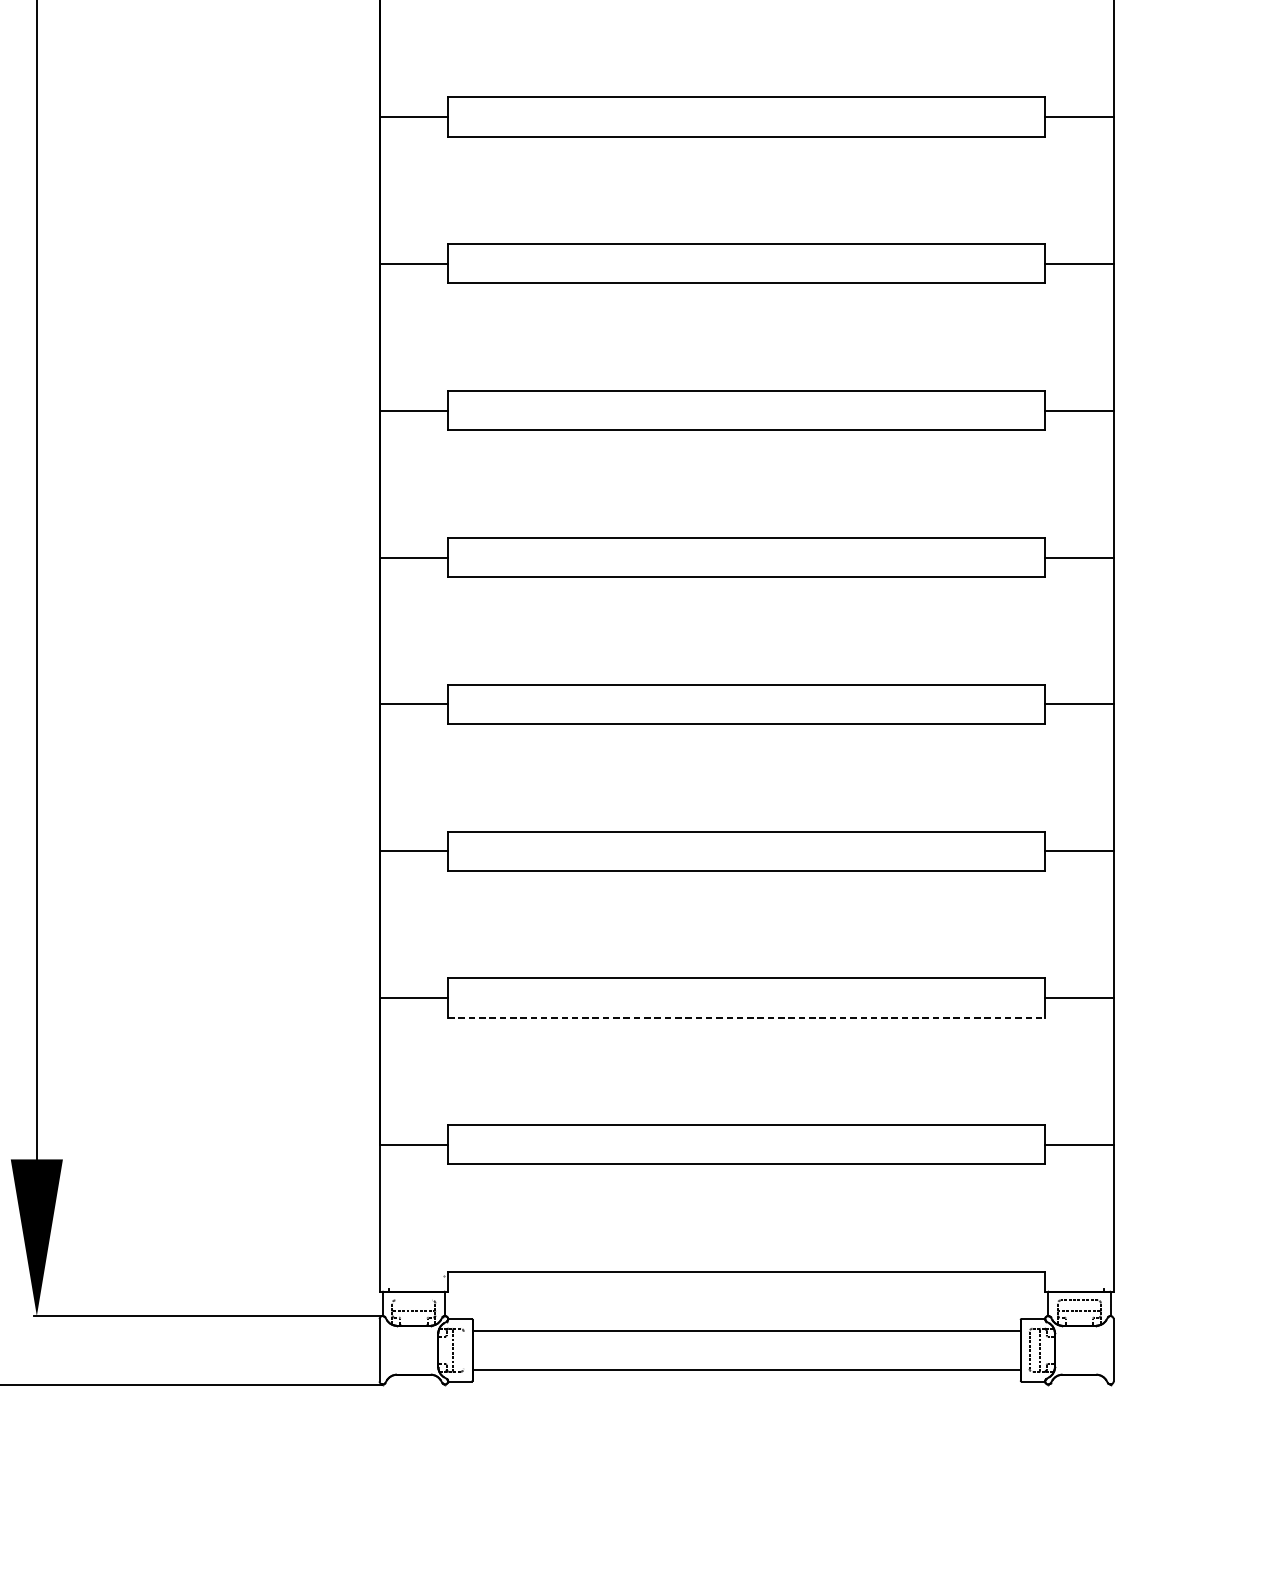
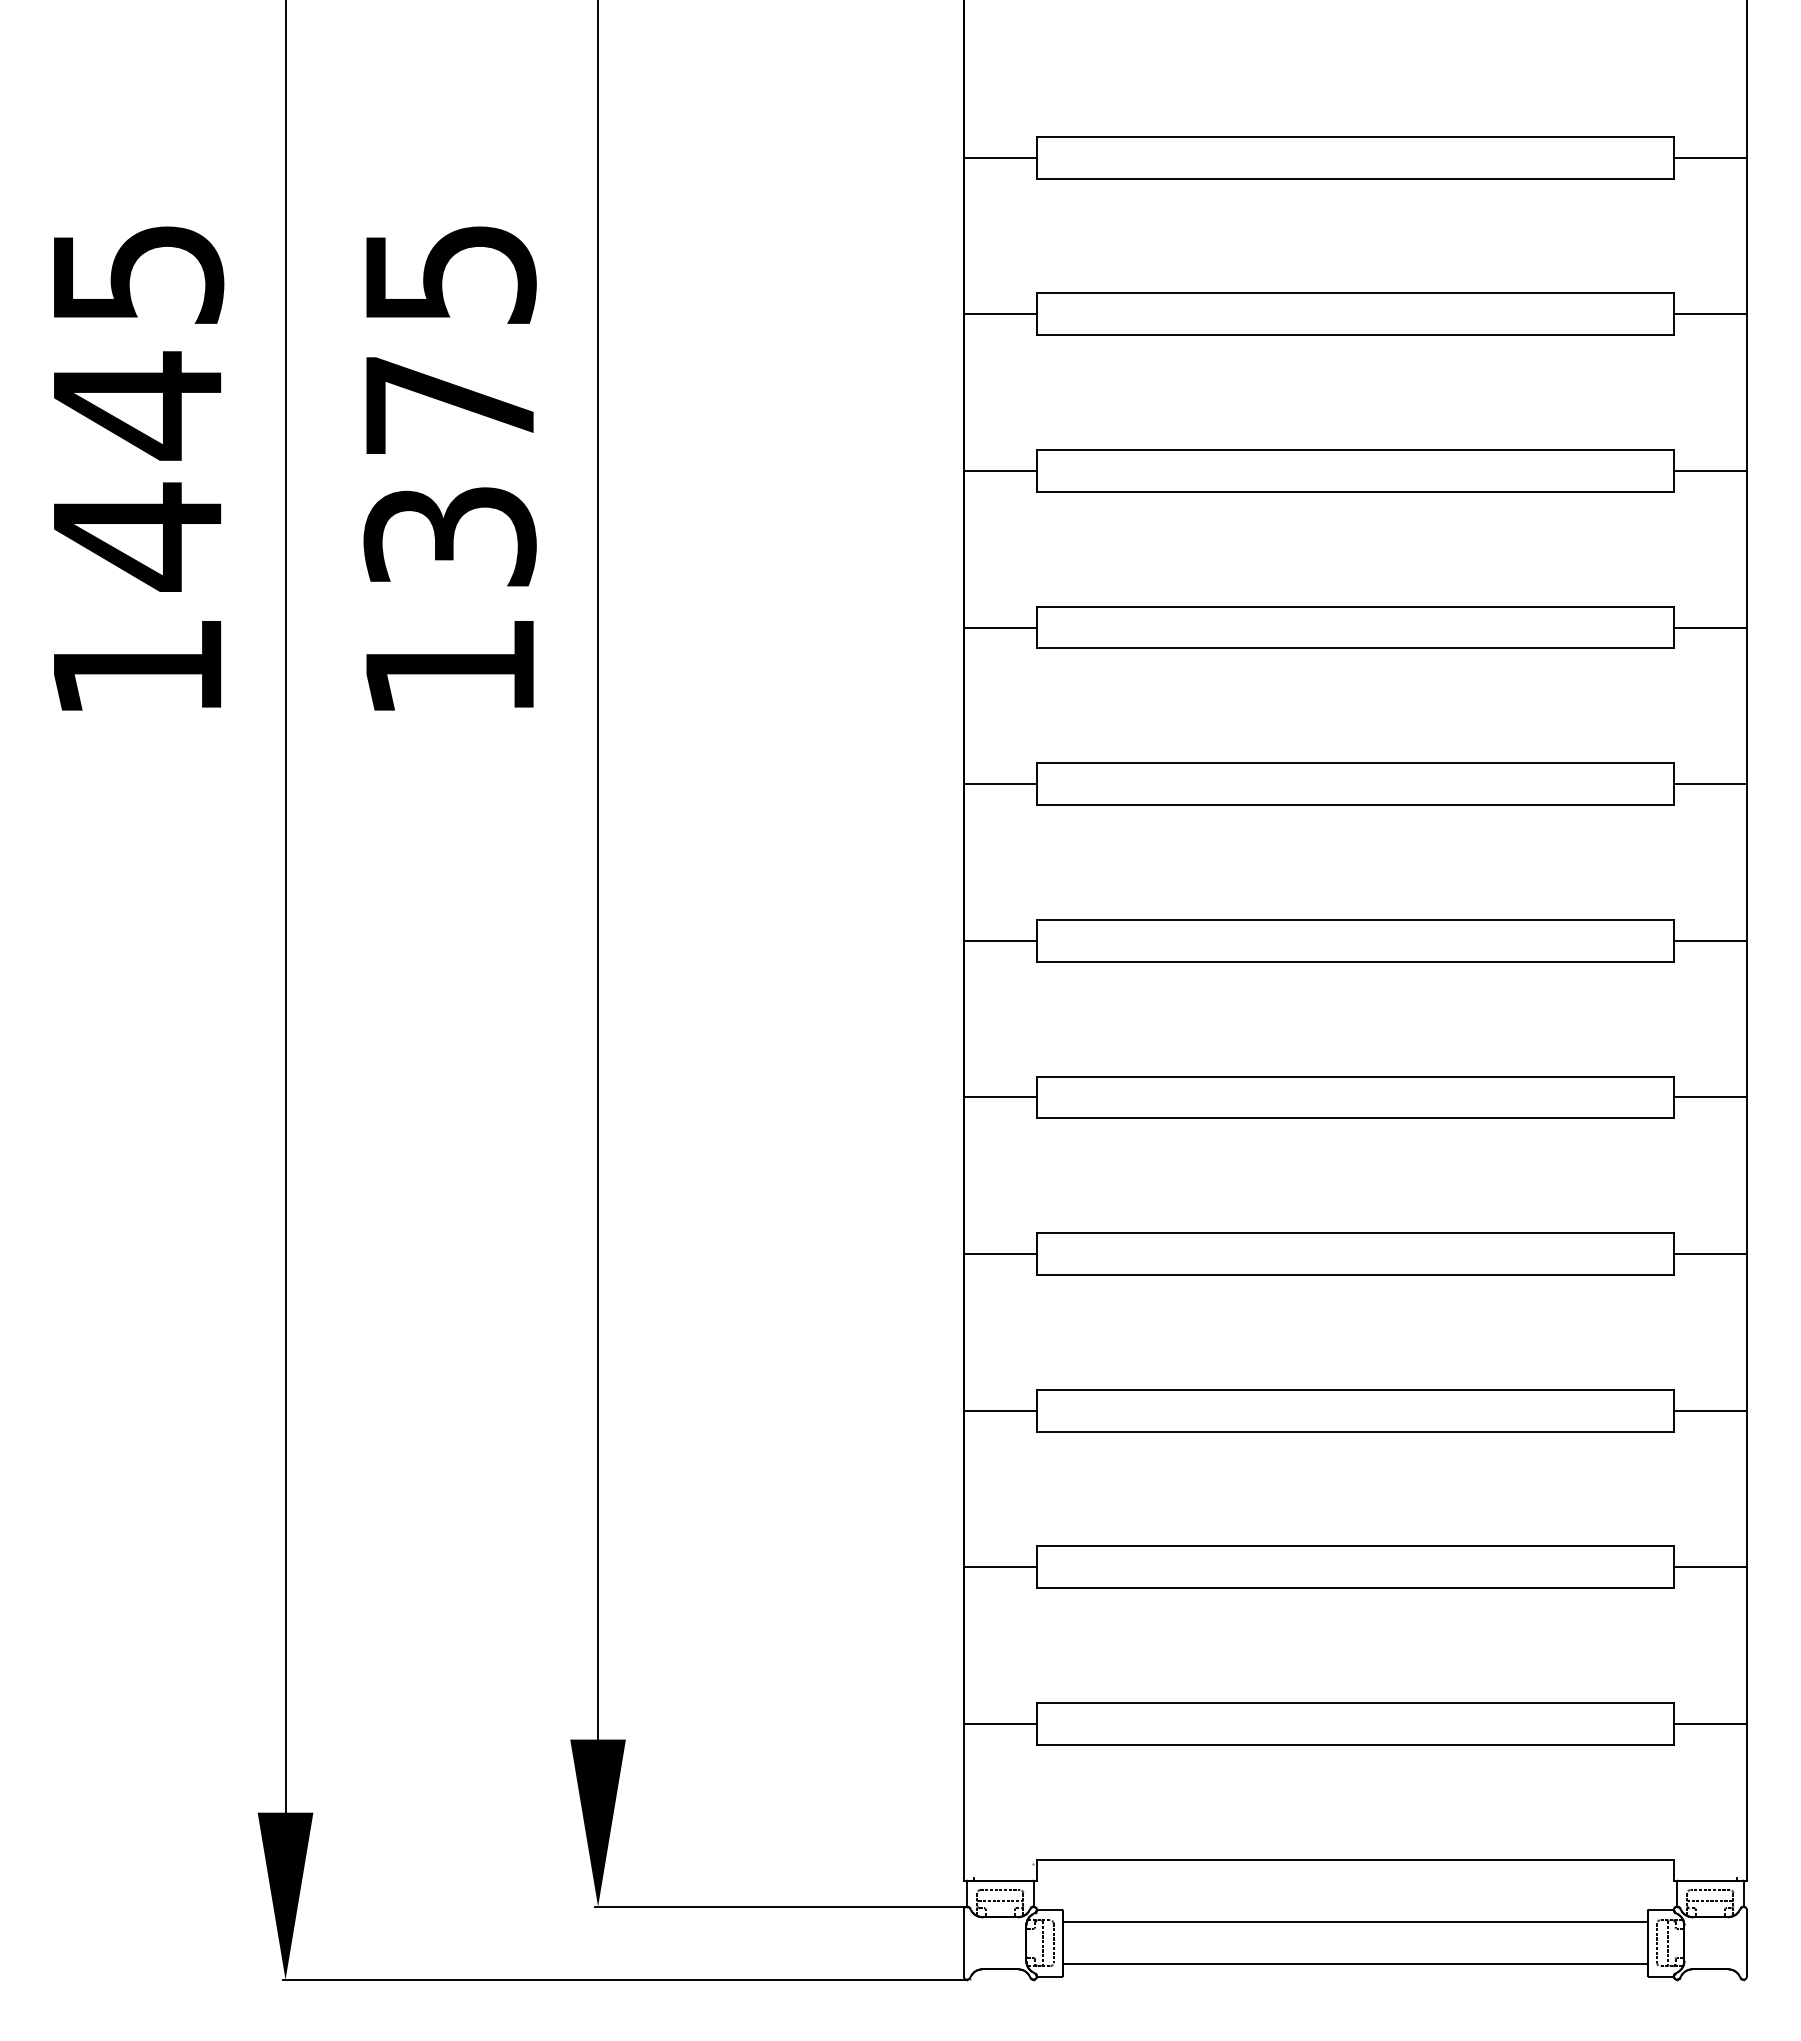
line: (746, 1017) -> (1355, 1588), dashed -> solid
line: (414, 1299) -> (1000, 1889), added
line: (463, 1350) -> (1053, 1943), added

